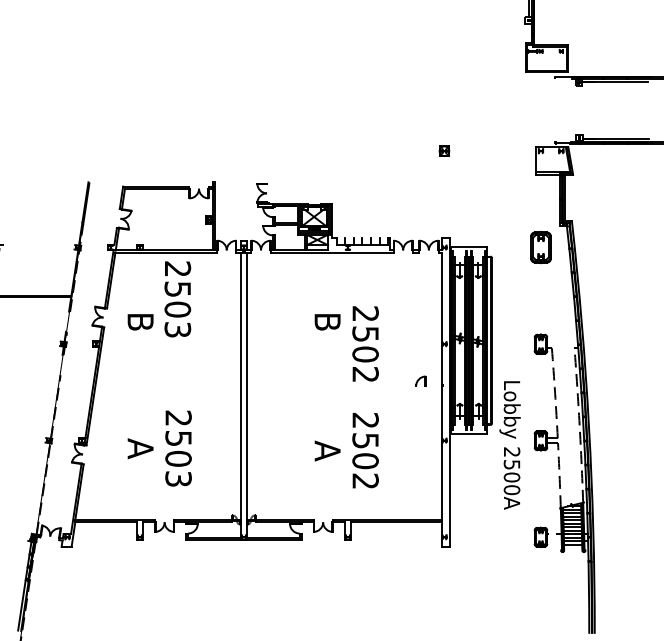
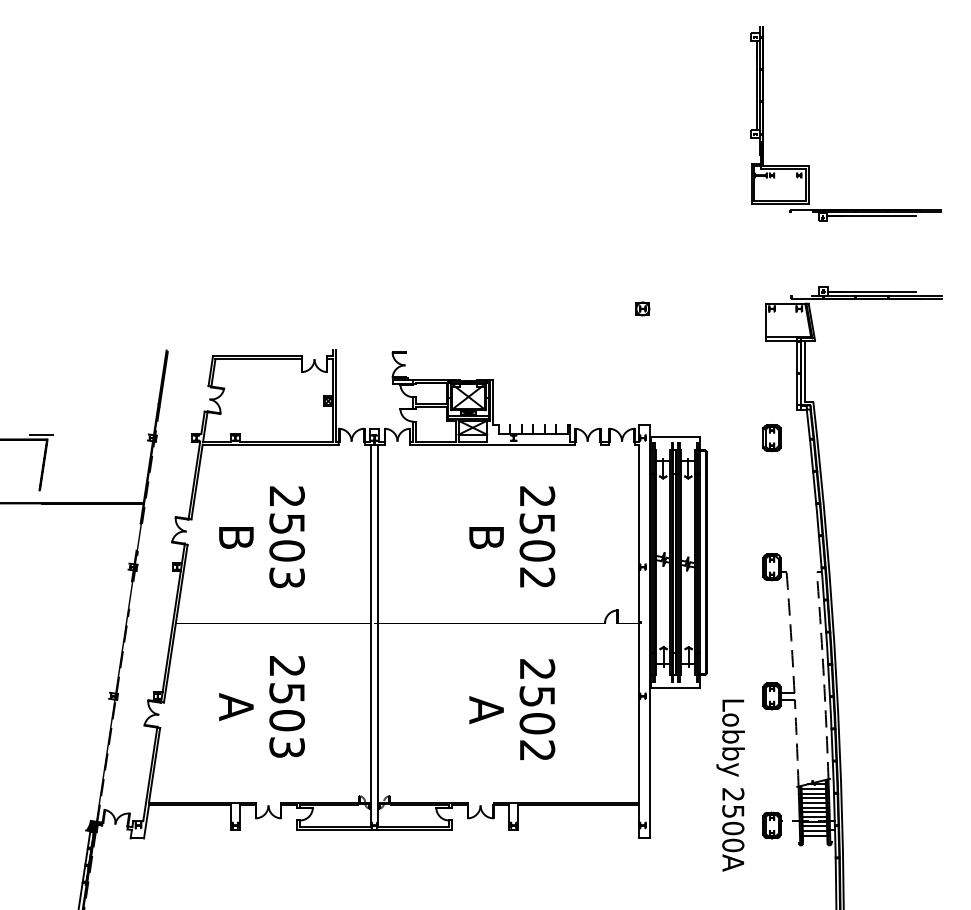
part: (540, 248) -> (771, 438), size x0.62
text: (177, 299) -> (286, 537), moved
text: (365, 343) -> (537, 536), moved
text: (509, 445) -> (730, 785), moved

